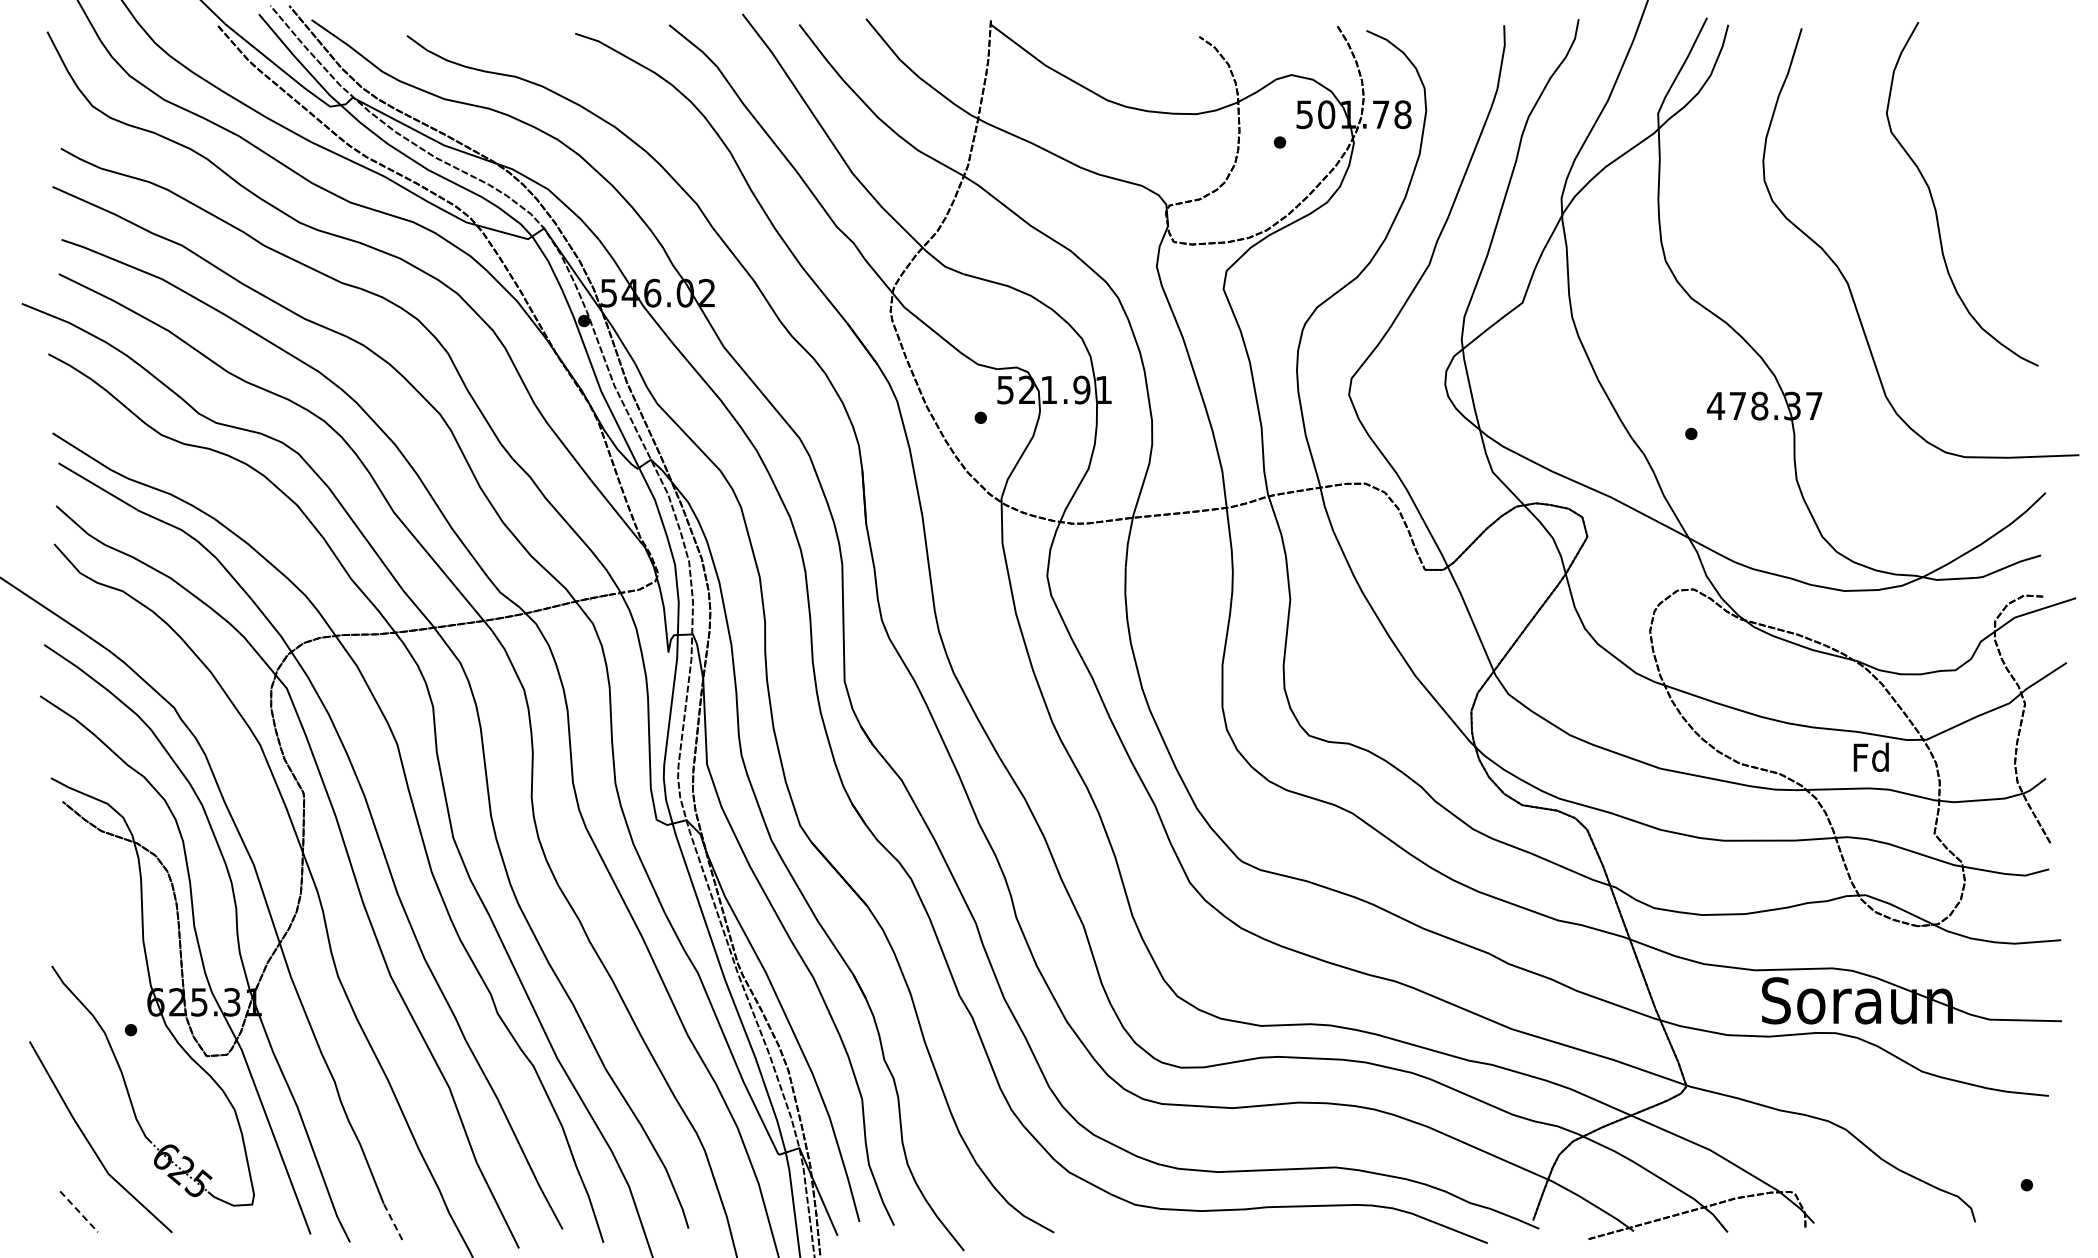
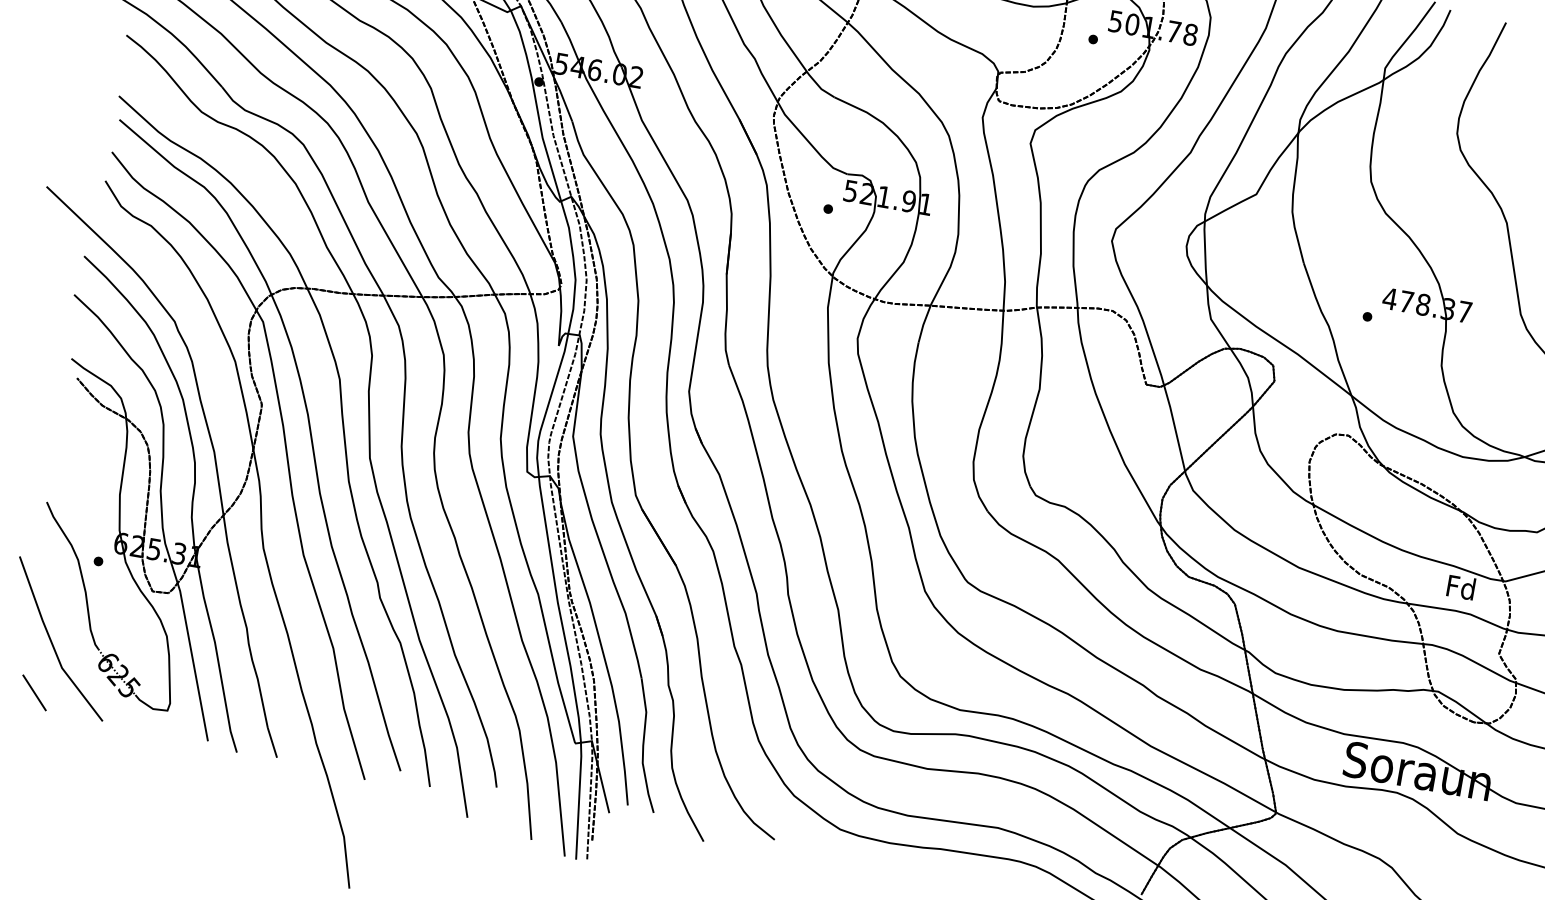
line: (79, 1211) -> (34, 692), dashed -> solid
line: (392, 1221) -> (272, 742), dashed -> solid

